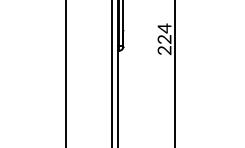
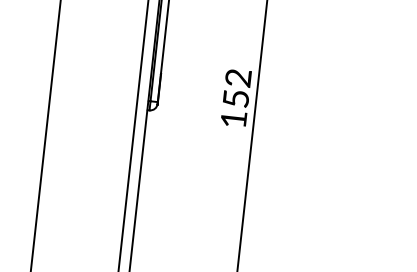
text: (164, 39) -> (235, 98), 224 -> 152

